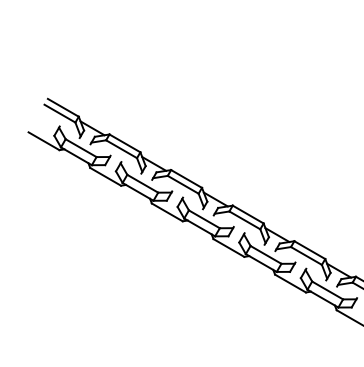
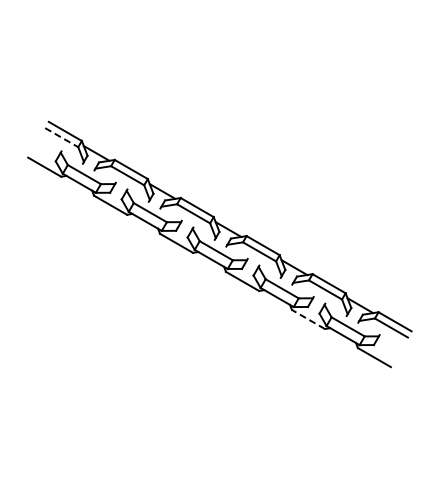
line: (60, 113) -> (62, 137), solid -> dashed
line: (290, 283) -> (308, 319), solid -> dashed

